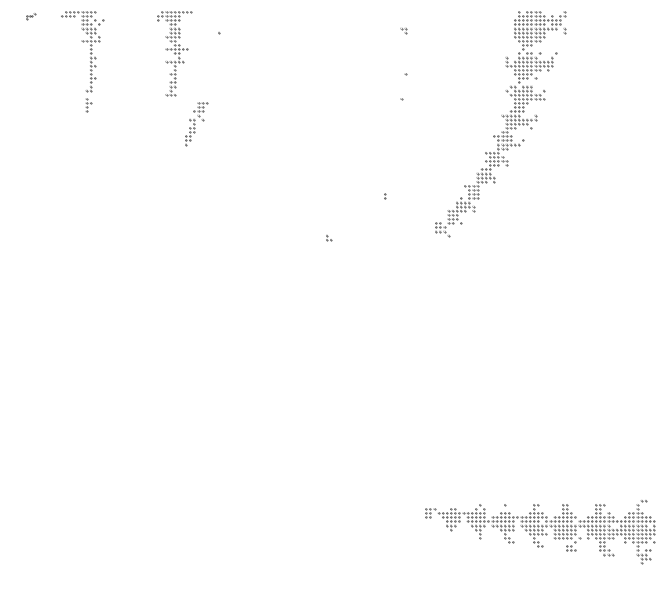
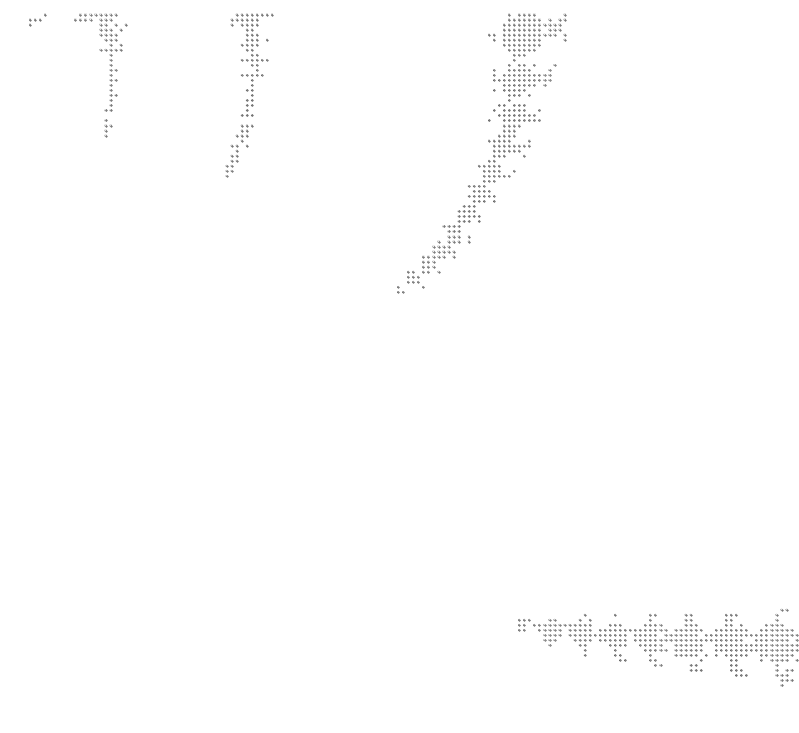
part: (30, 16) -> (37, 19), size x1.67
part: (174, 53) -> (251, 64), moved
part: (506, 123) -> (493, 150), moved

